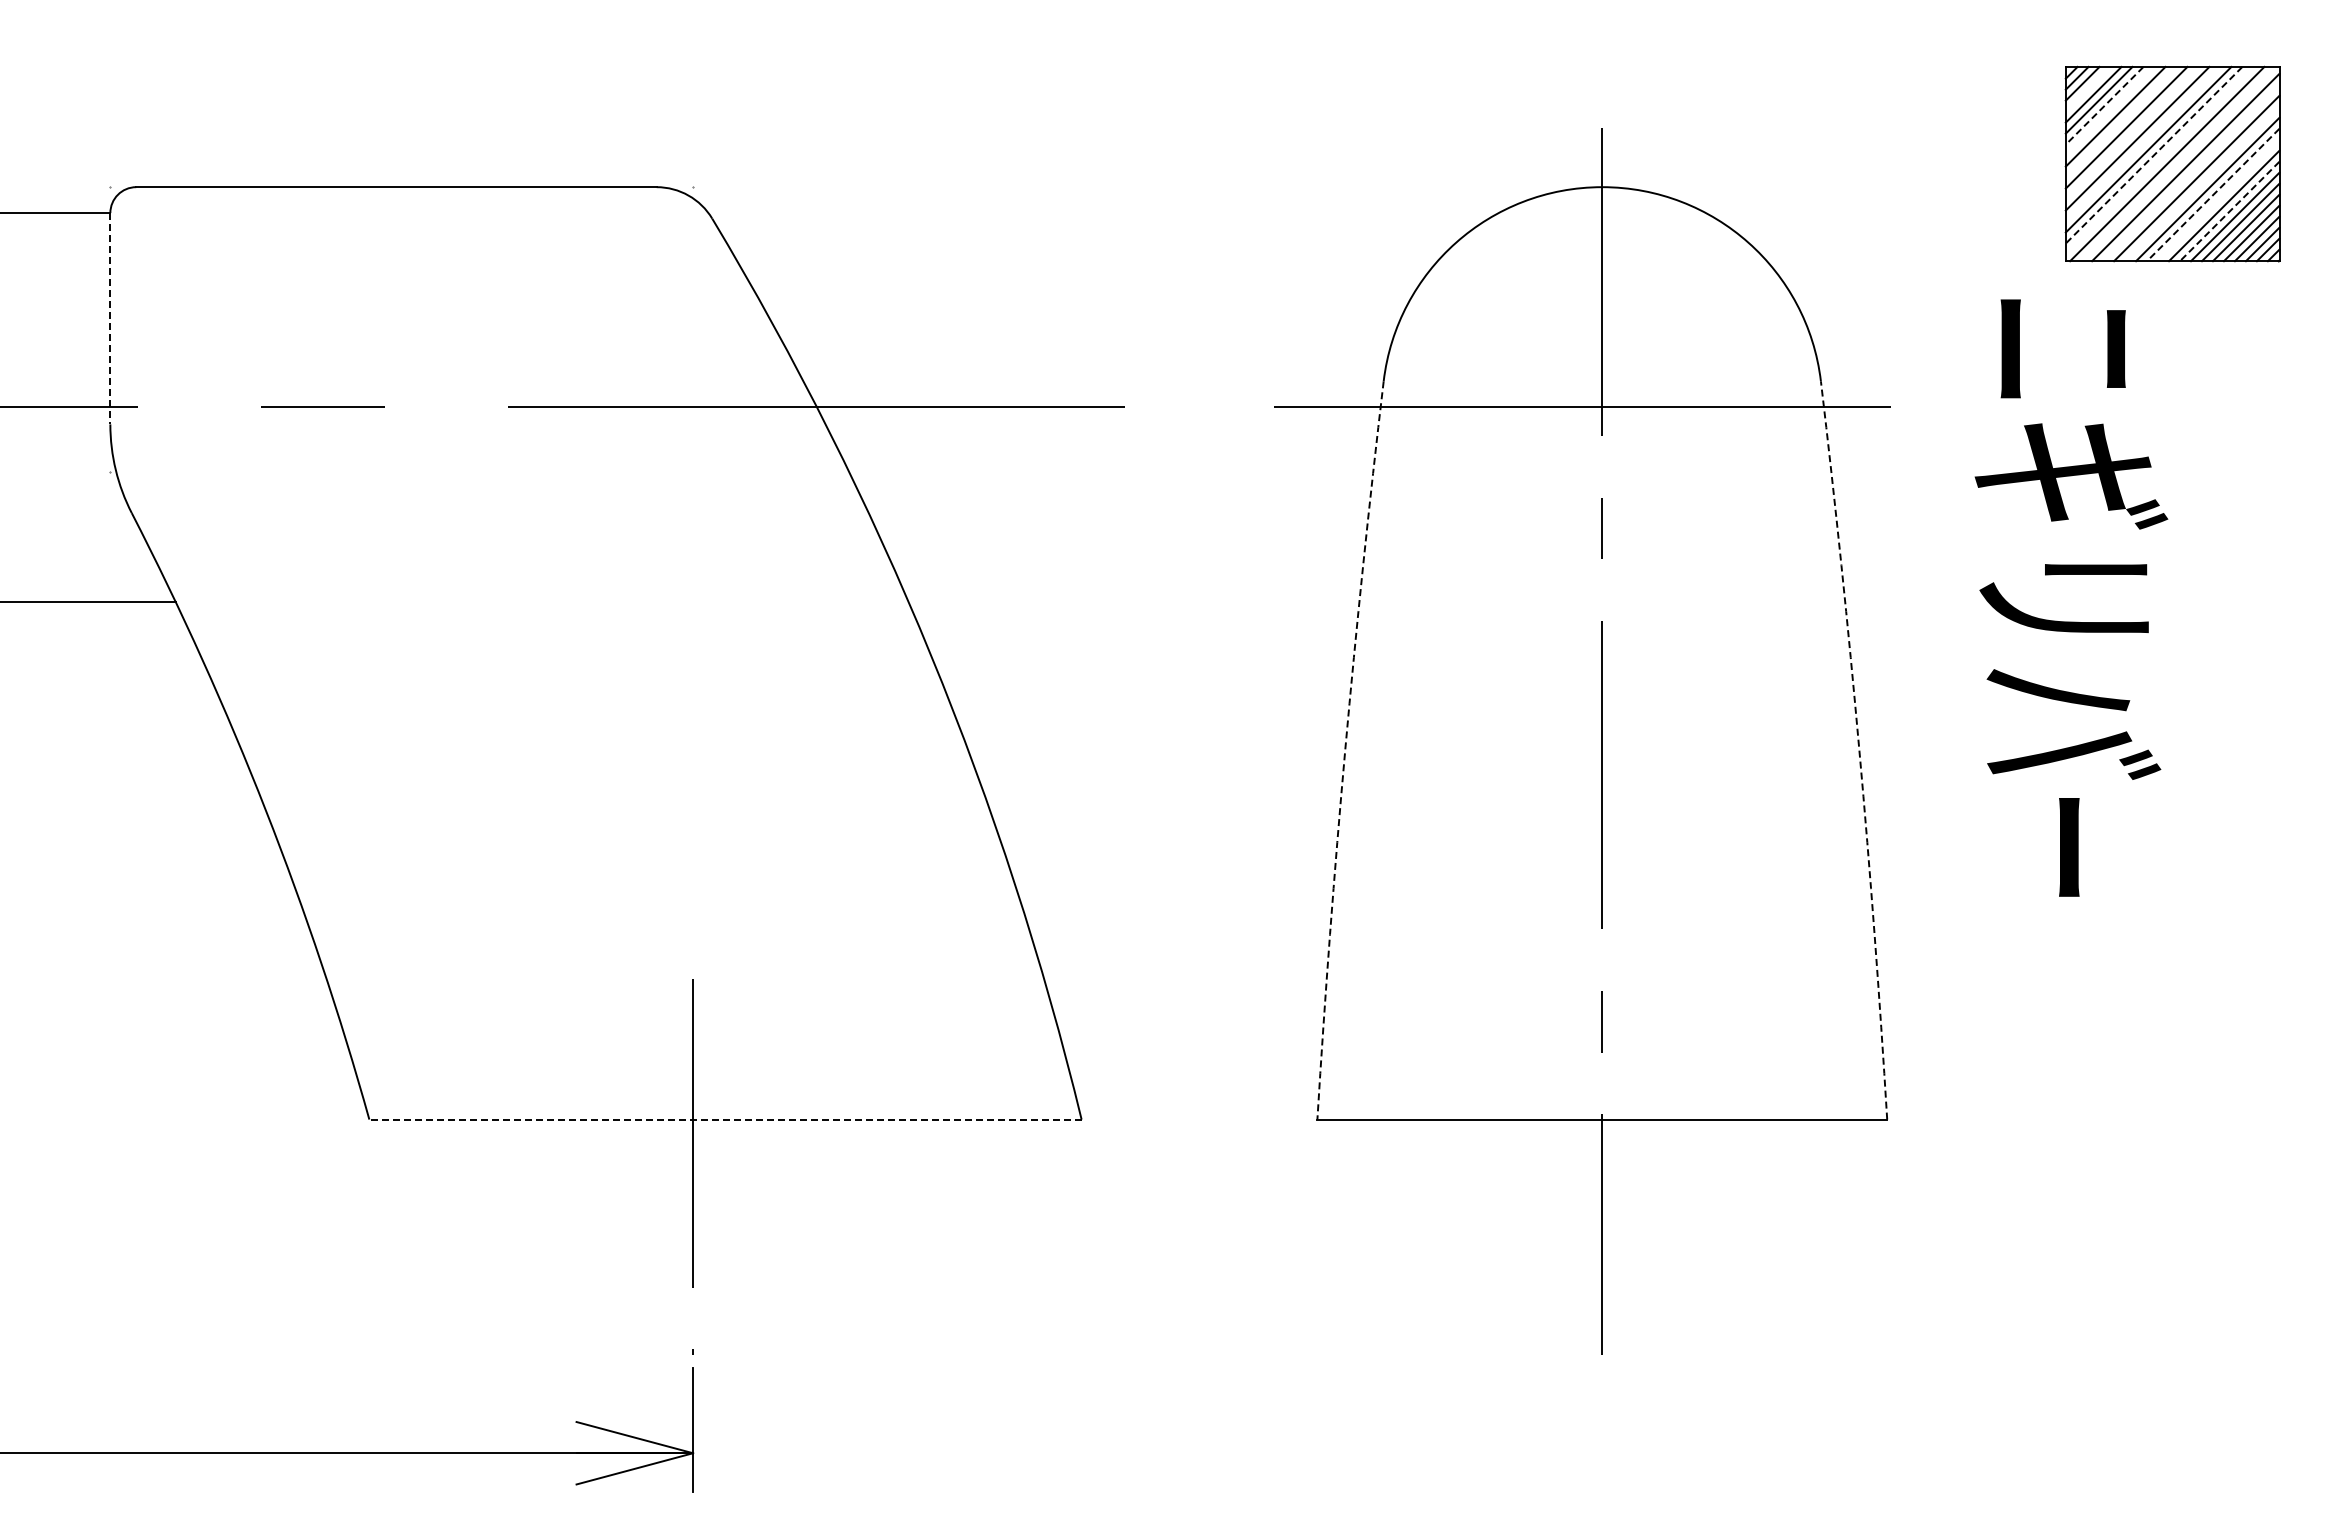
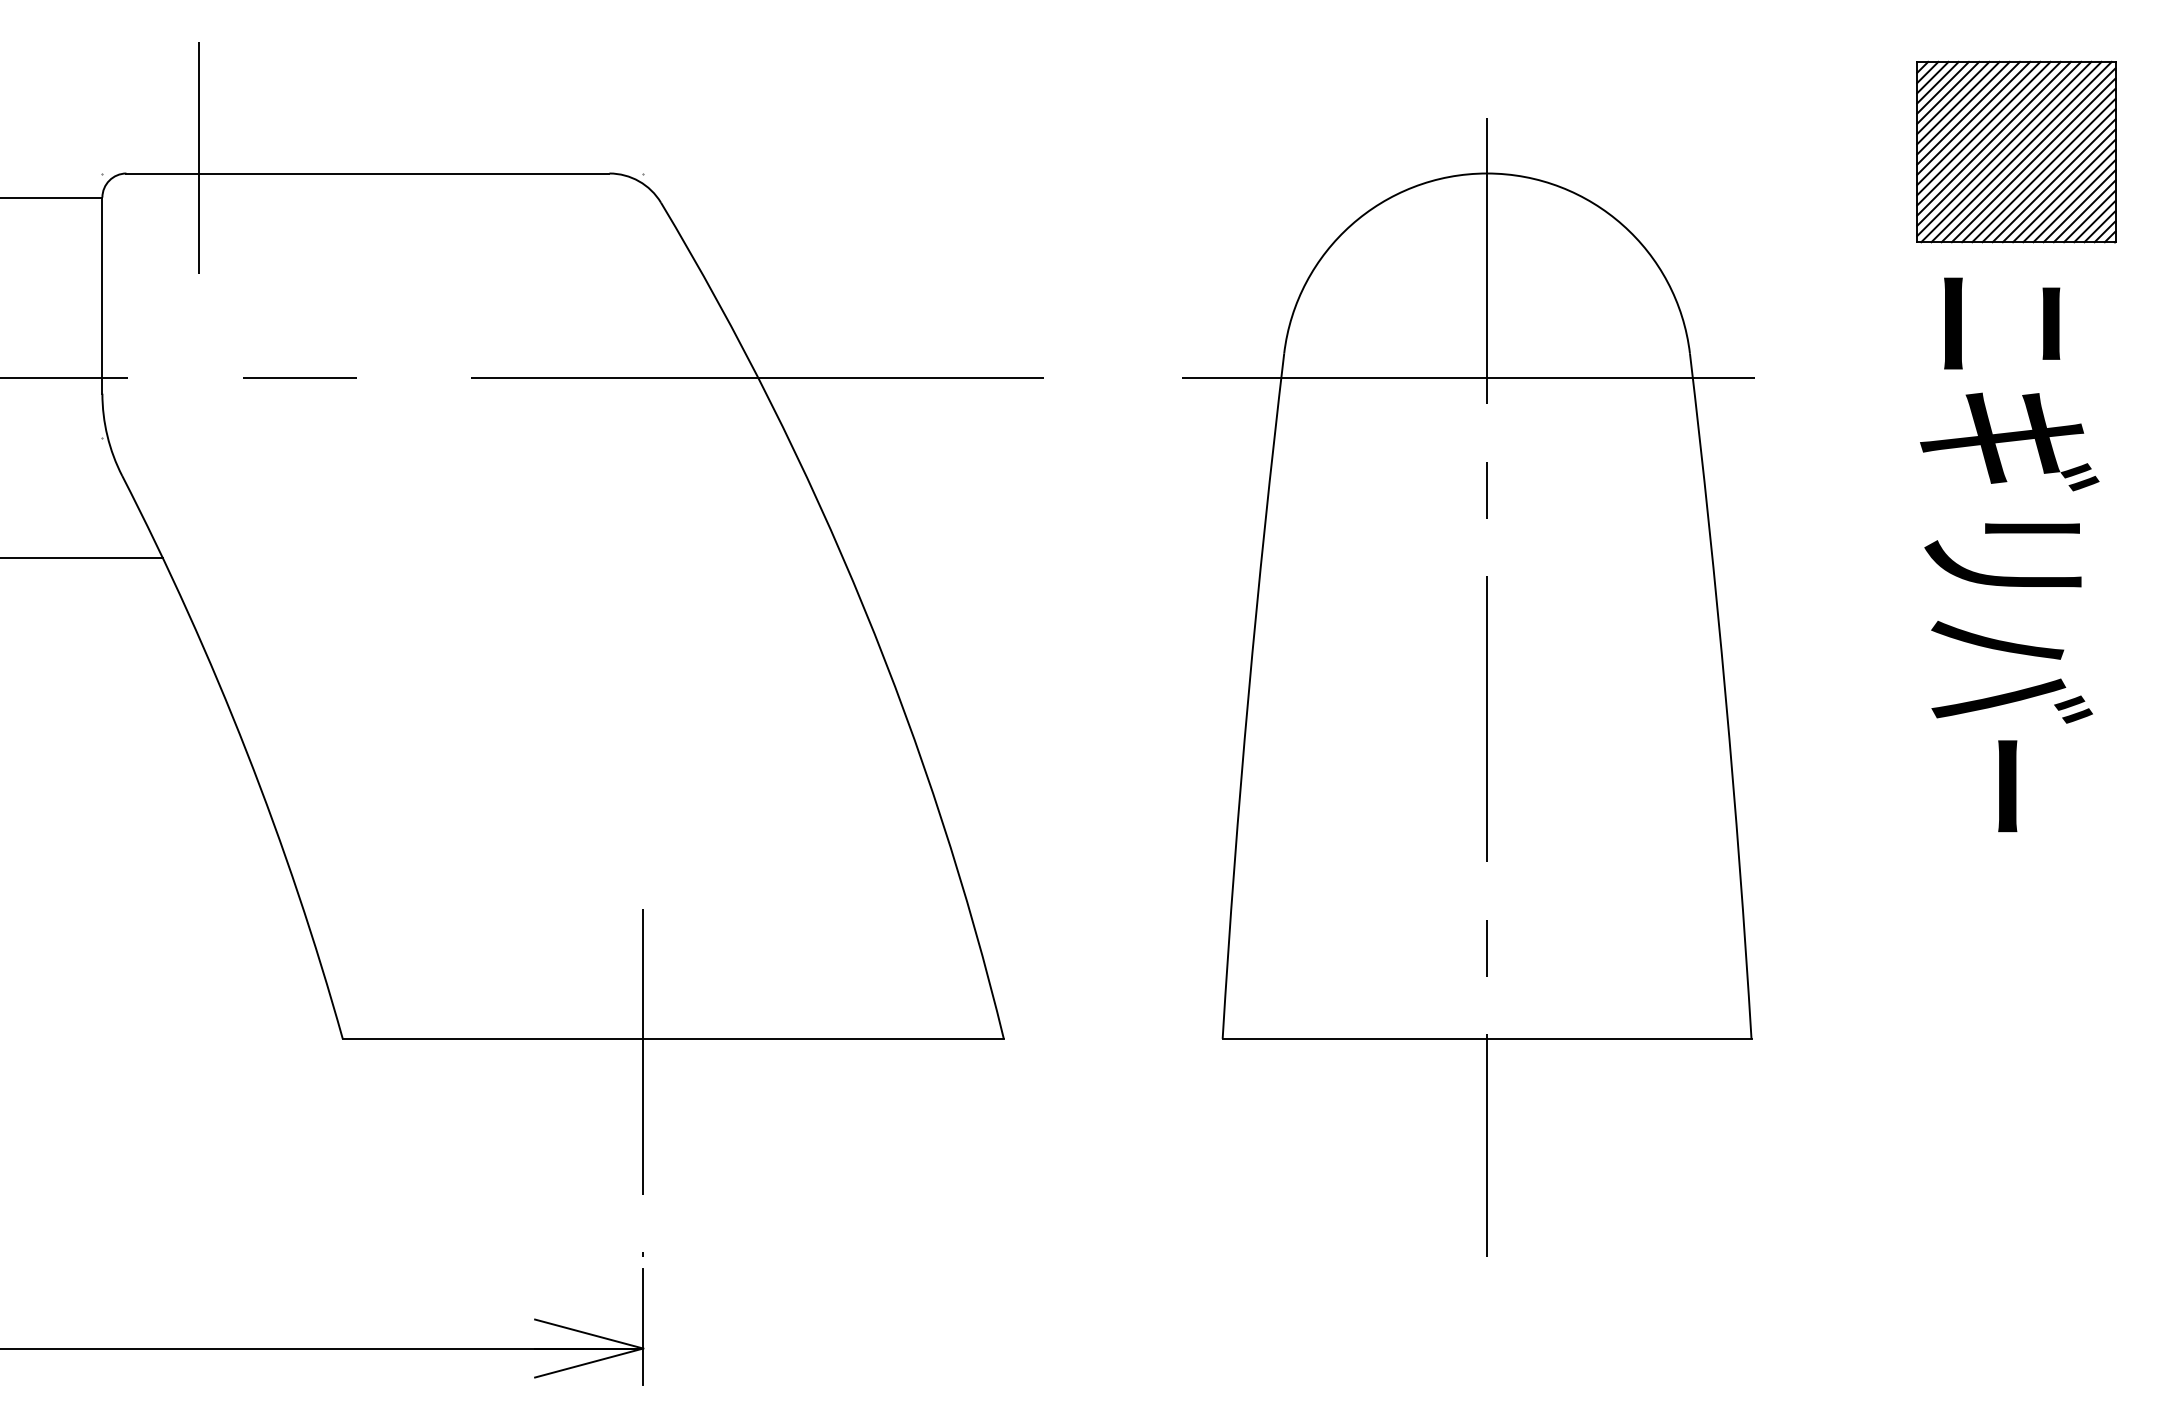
line: (2087, 88) -> (1937, 81), added
line: (2104, 105) -> (1953, 97), dashed -> solid
line: (2109, 110) -> (1957, 102), added
line: (2120, 121) -> (1968, 112), added
line: (2131, 132) -> (1978, 122), added
line: (2142, 143) -> (1988, 132), added
line: (2154, 155) -> (1999, 144), dashed -> solid
line: (2159, 160) -> (2004, 148), added
line: (2178, 163) -> (2021, 151), added
line: (213, 170) -> (198, 158), added
line: (2191, 172) -> (2033, 159), added
line: (2202, 183) -> (2044, 170), added
line: (2213, 194) -> (2054, 180), dashed -> solid
line: (2218, 200) -> (2058, 185), added
line: (2229, 211) -> (2069, 196), dashed -> solid
line: (110, 318) -> (102, 295), dashed -> solid
text: (2071, 597) -> (2009, 554), moved
arc: (1345, 750) -> (1248, 696), dashed -> solid
arc: (1859, 750) -> (1725, 696), dashed -> solid
line: (725, 1119) -> (673, 1038), dashed -> solid

